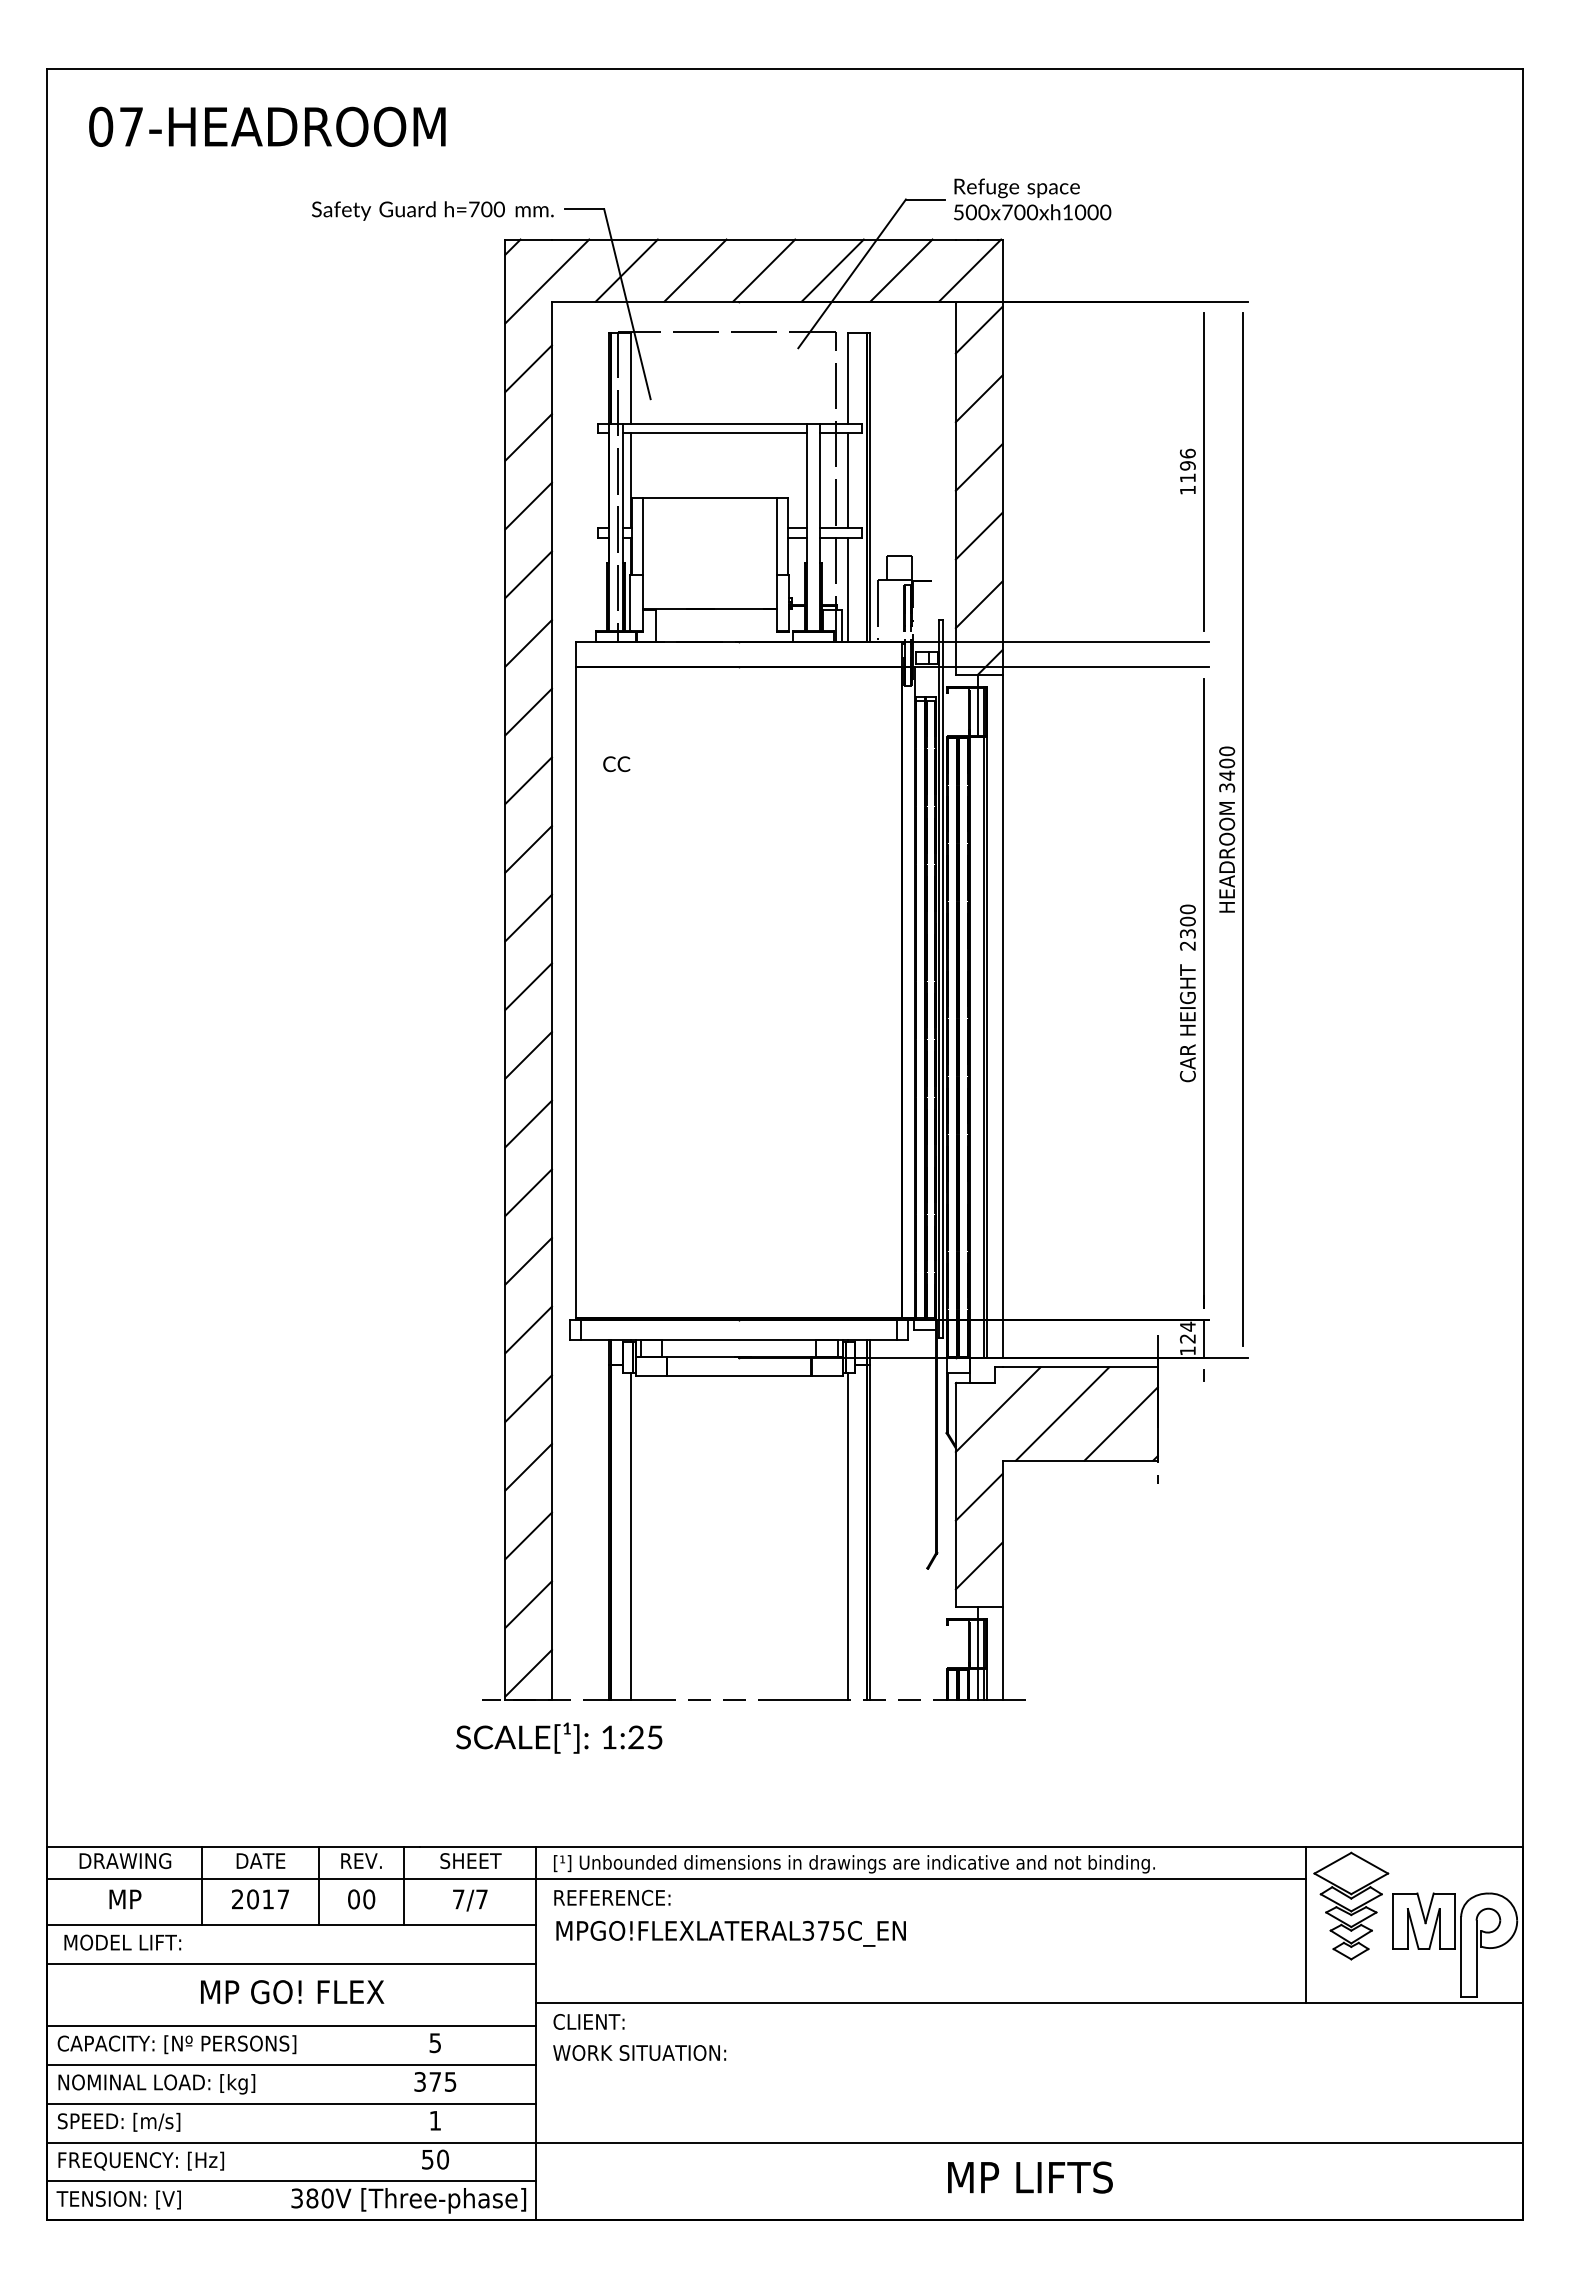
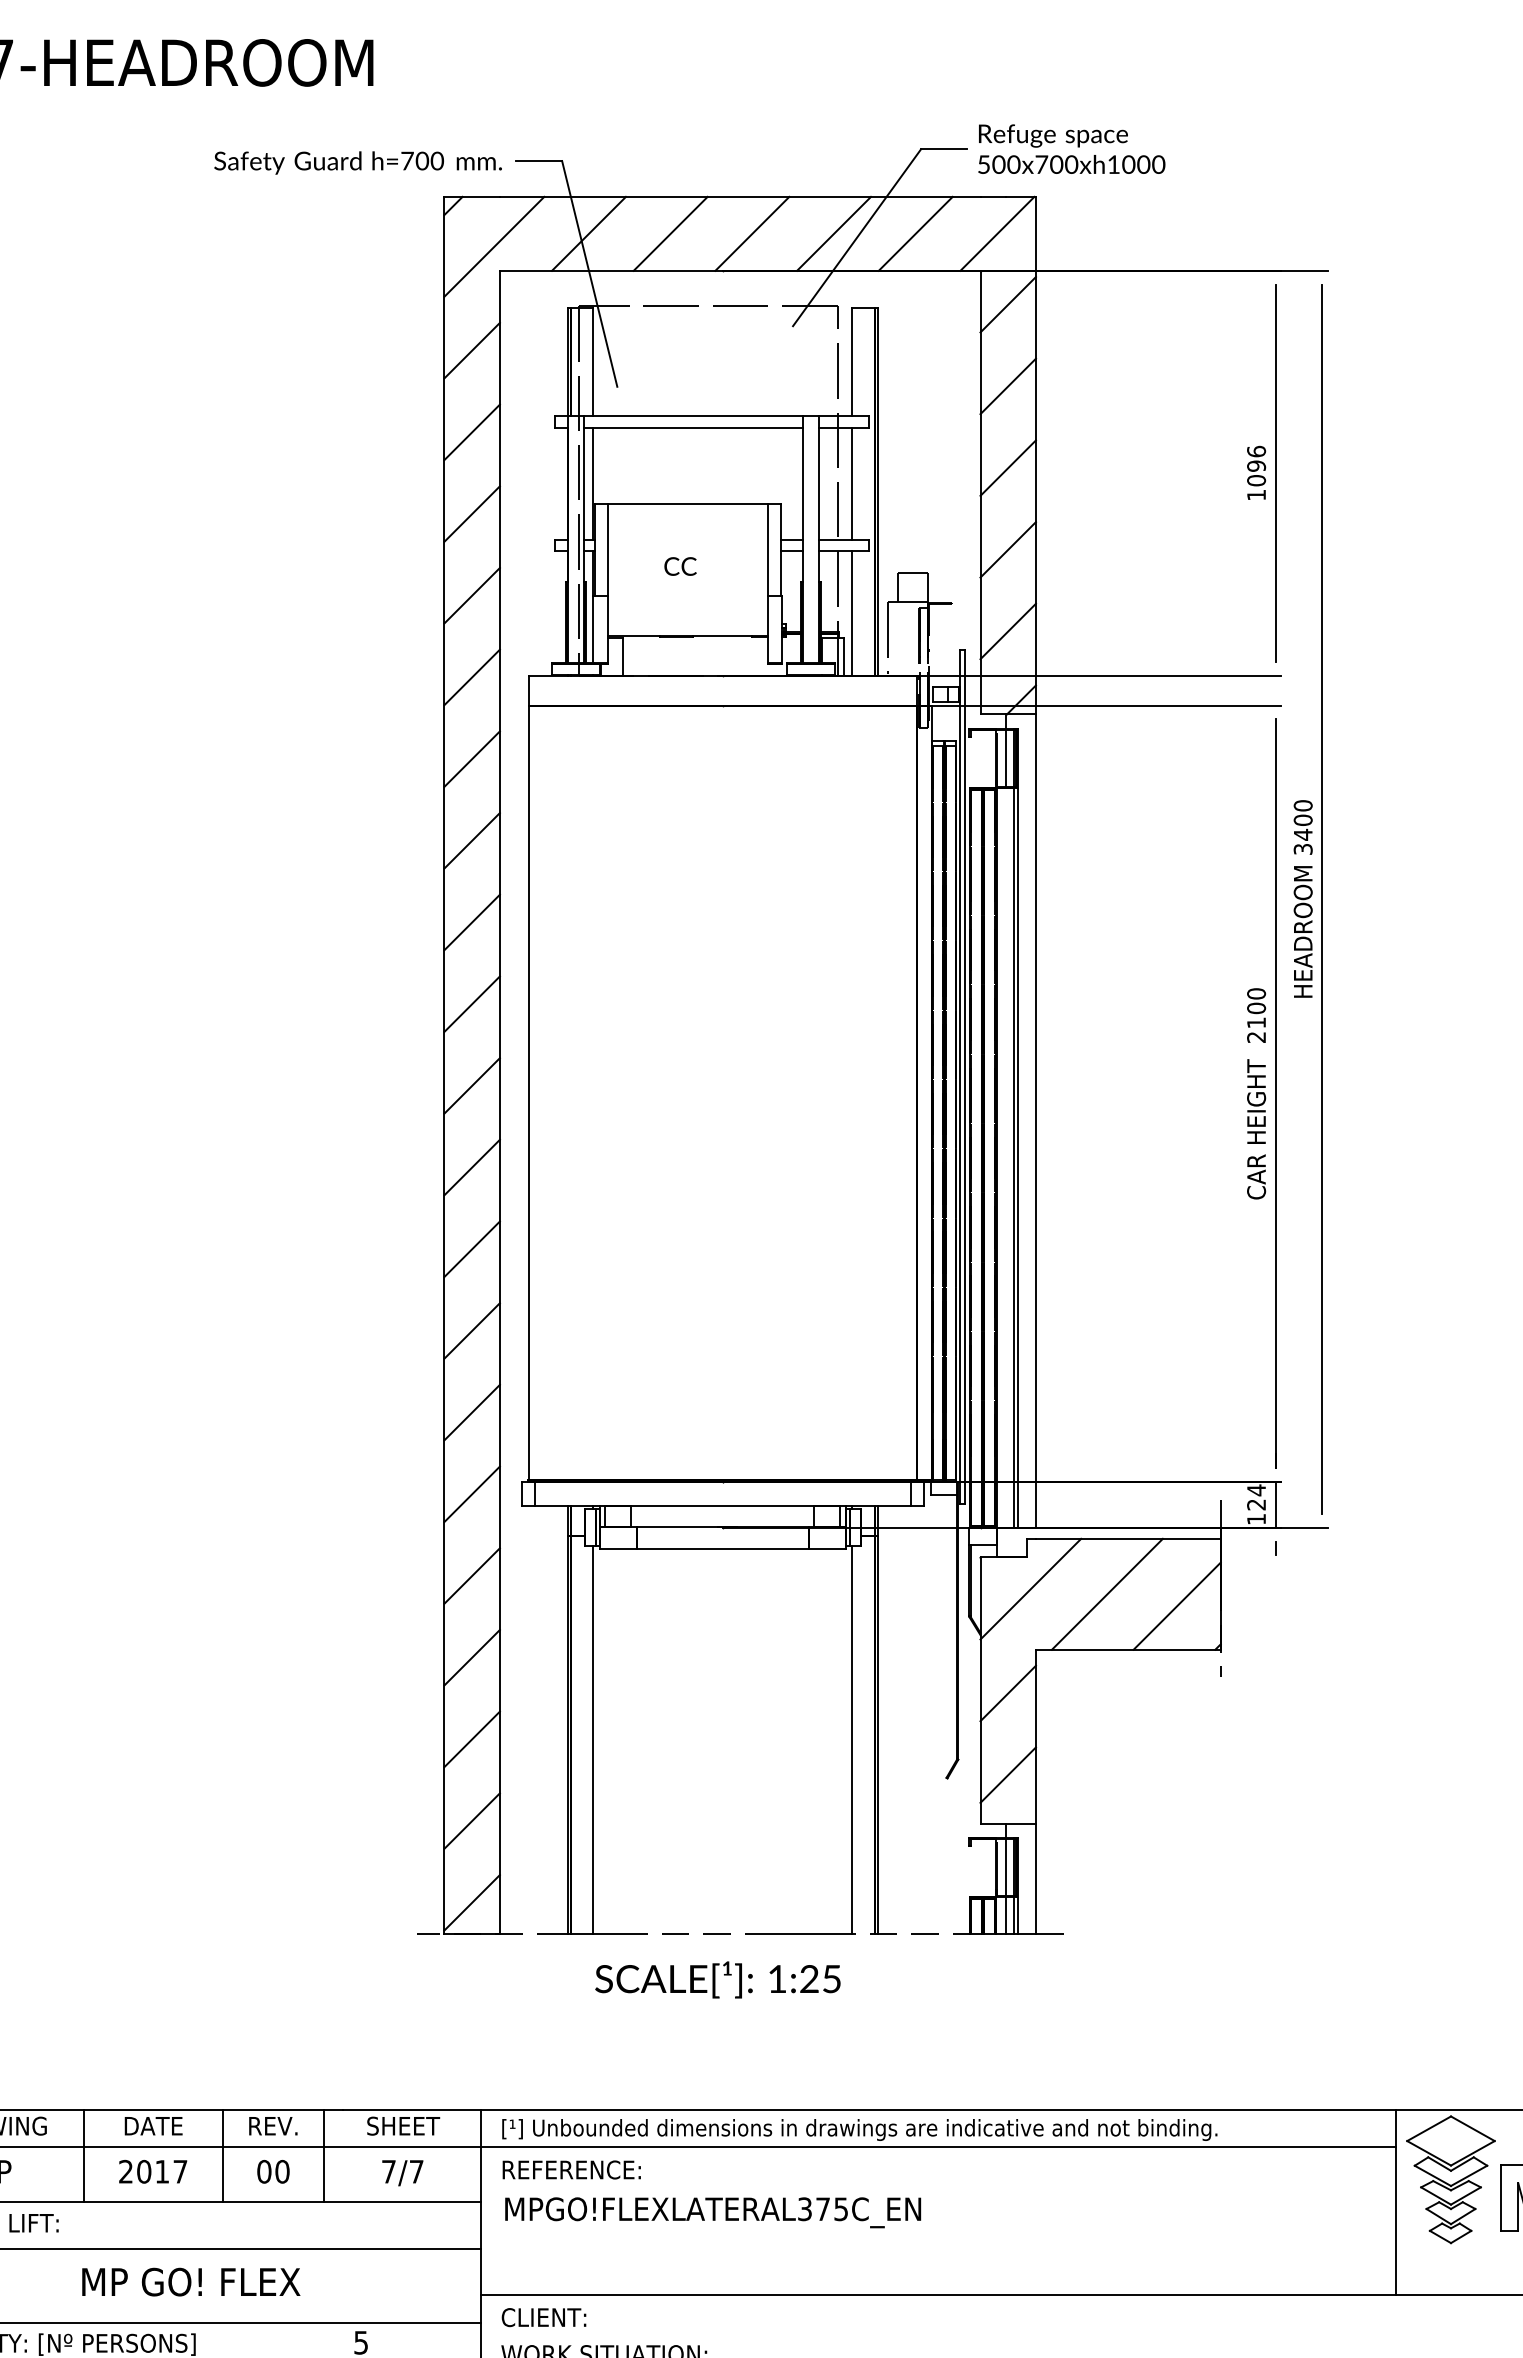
text: (1187, 477) -> (1256, 480), 1196 -> 1096
text: (616, 764) -> (680, 566), moved
text: (1187, 933) -> (1256, 1022), 2300 -> 2100
text: (559, 1737) -> (718, 1979), moved

